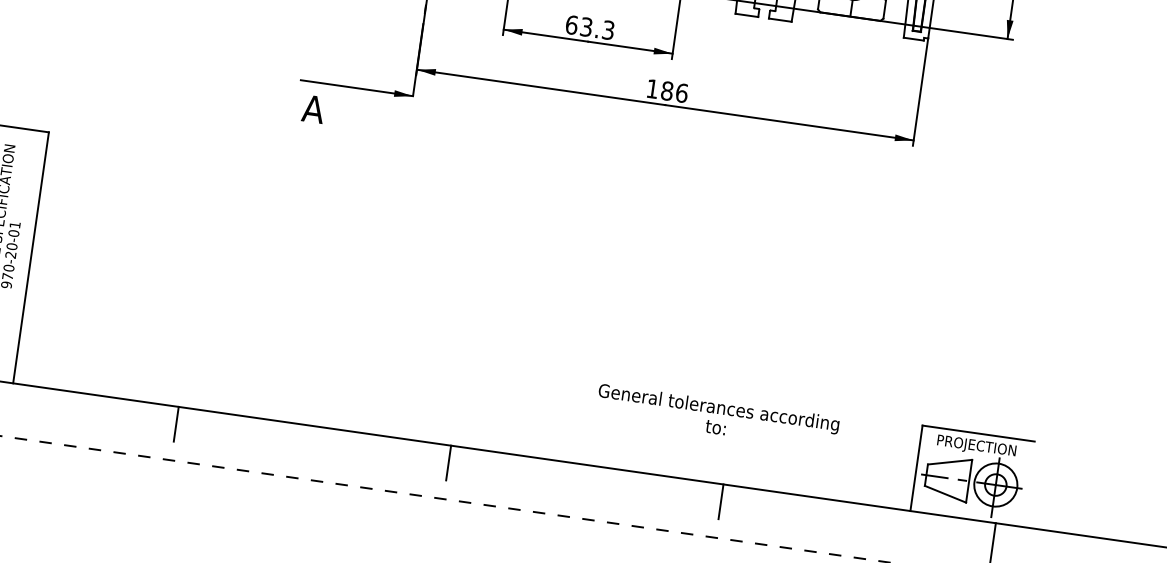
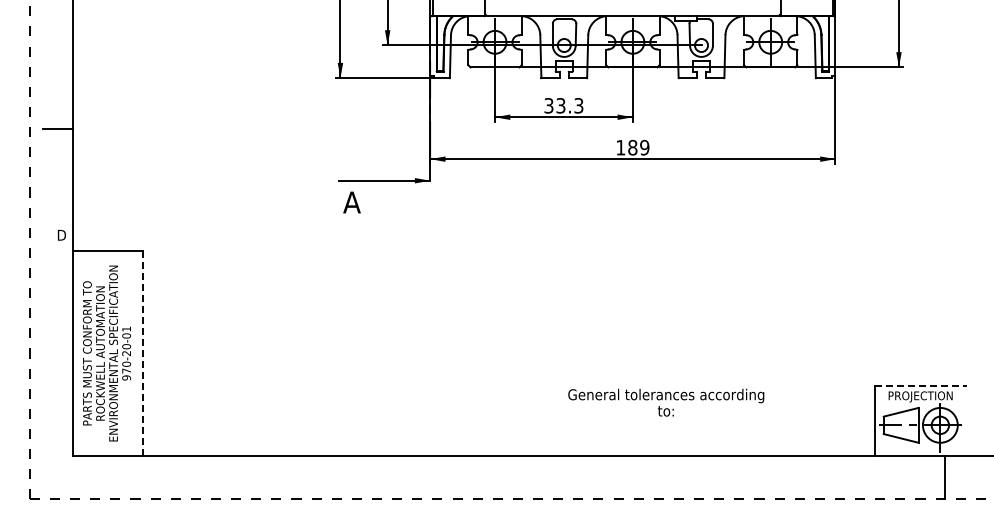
text: (571, 24) -> (548, 105), 63.3 -> 33.3
text: (681, 92) -> (644, 147), 186 -> 189
line: (31, 256) -> (143, 352), solid -> dashed
text: (718, 416) -> (666, 402), moved
line: (176, 423) -> (278, 469), removed
line: (978, 433) -> (920, 386), solid -> dashed
line: (448, 462) -> (500, 469), removed
line: (721, 501) -> (722, 469), removed

